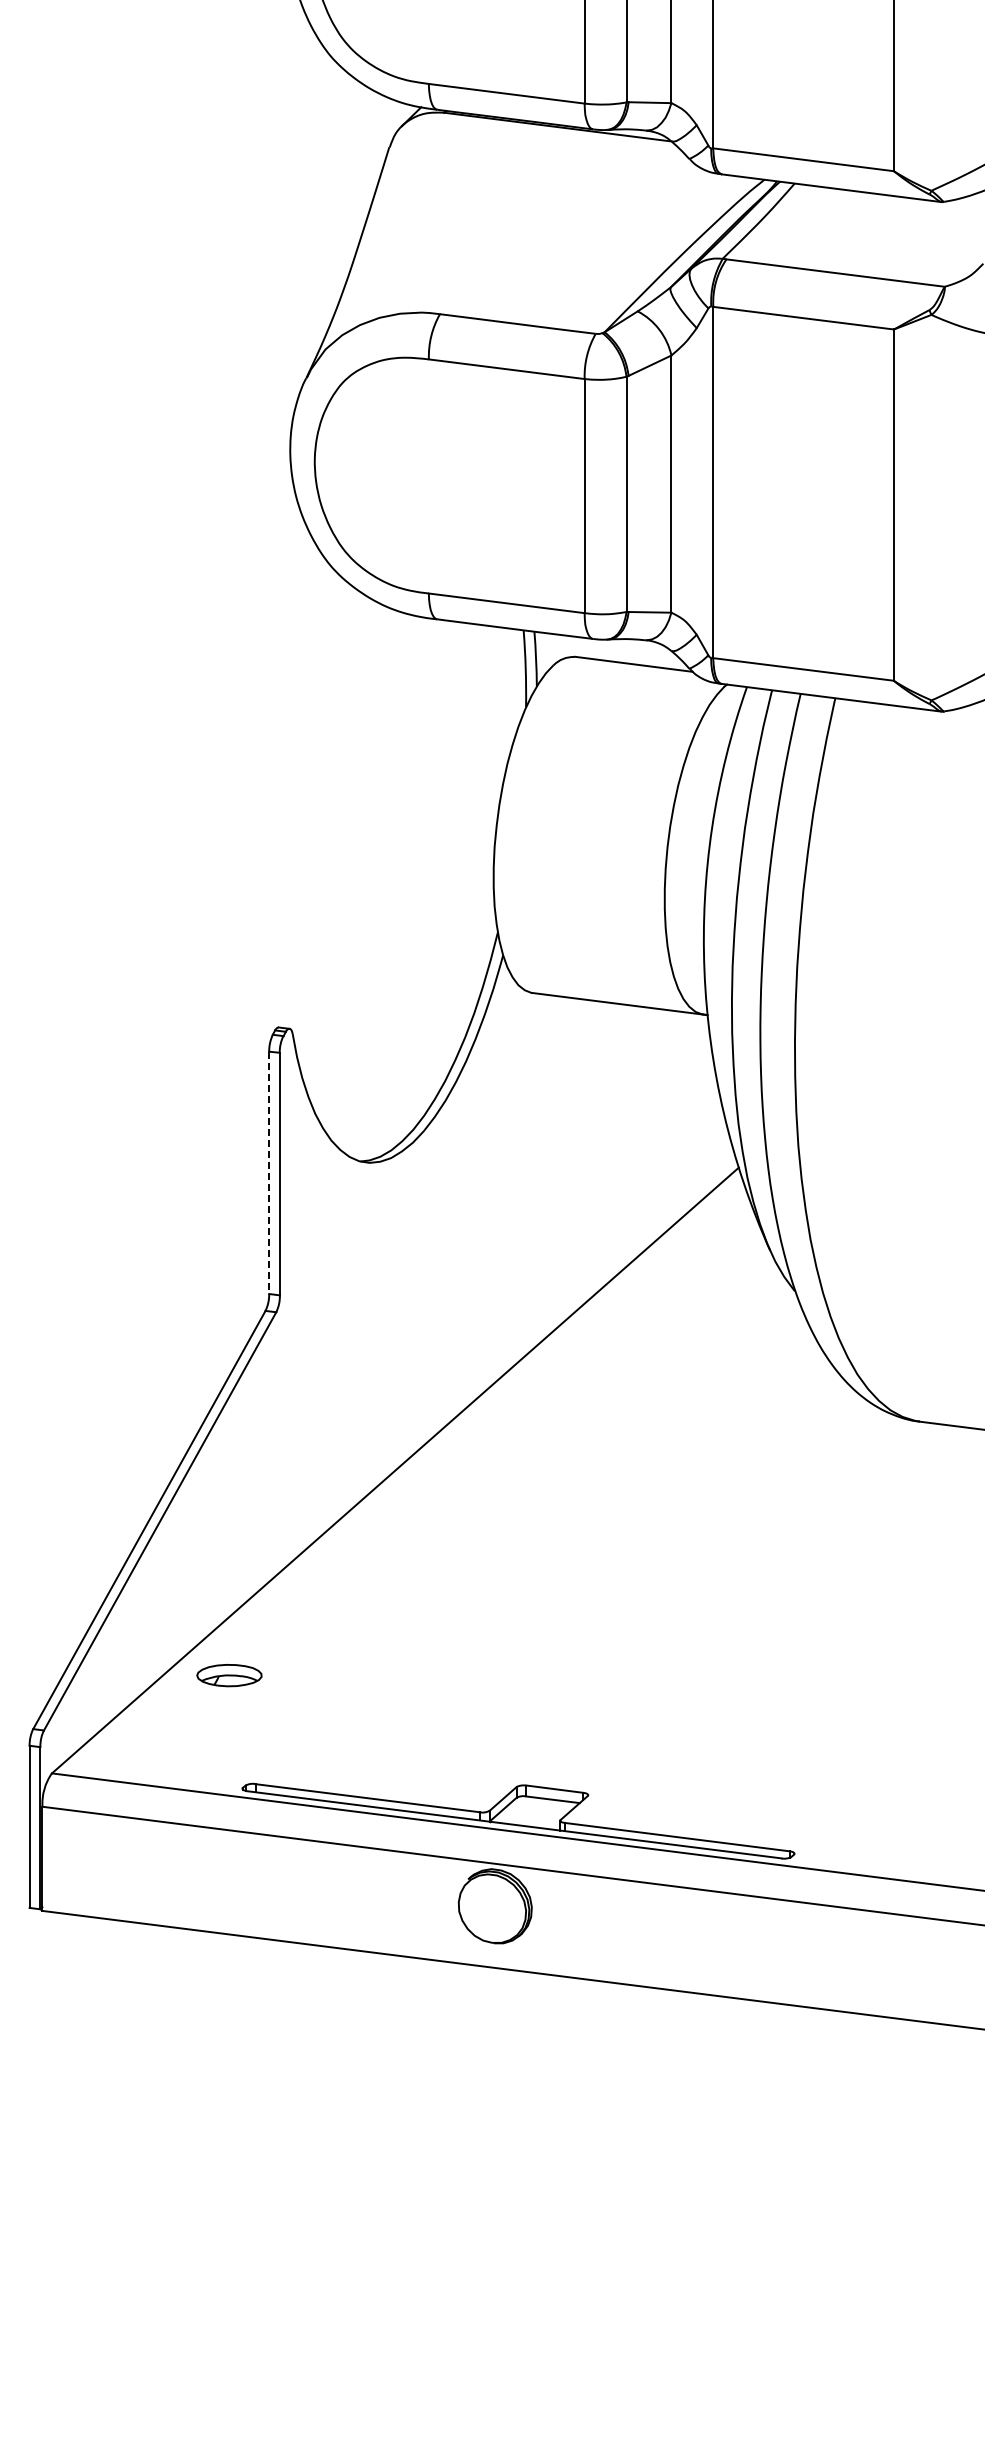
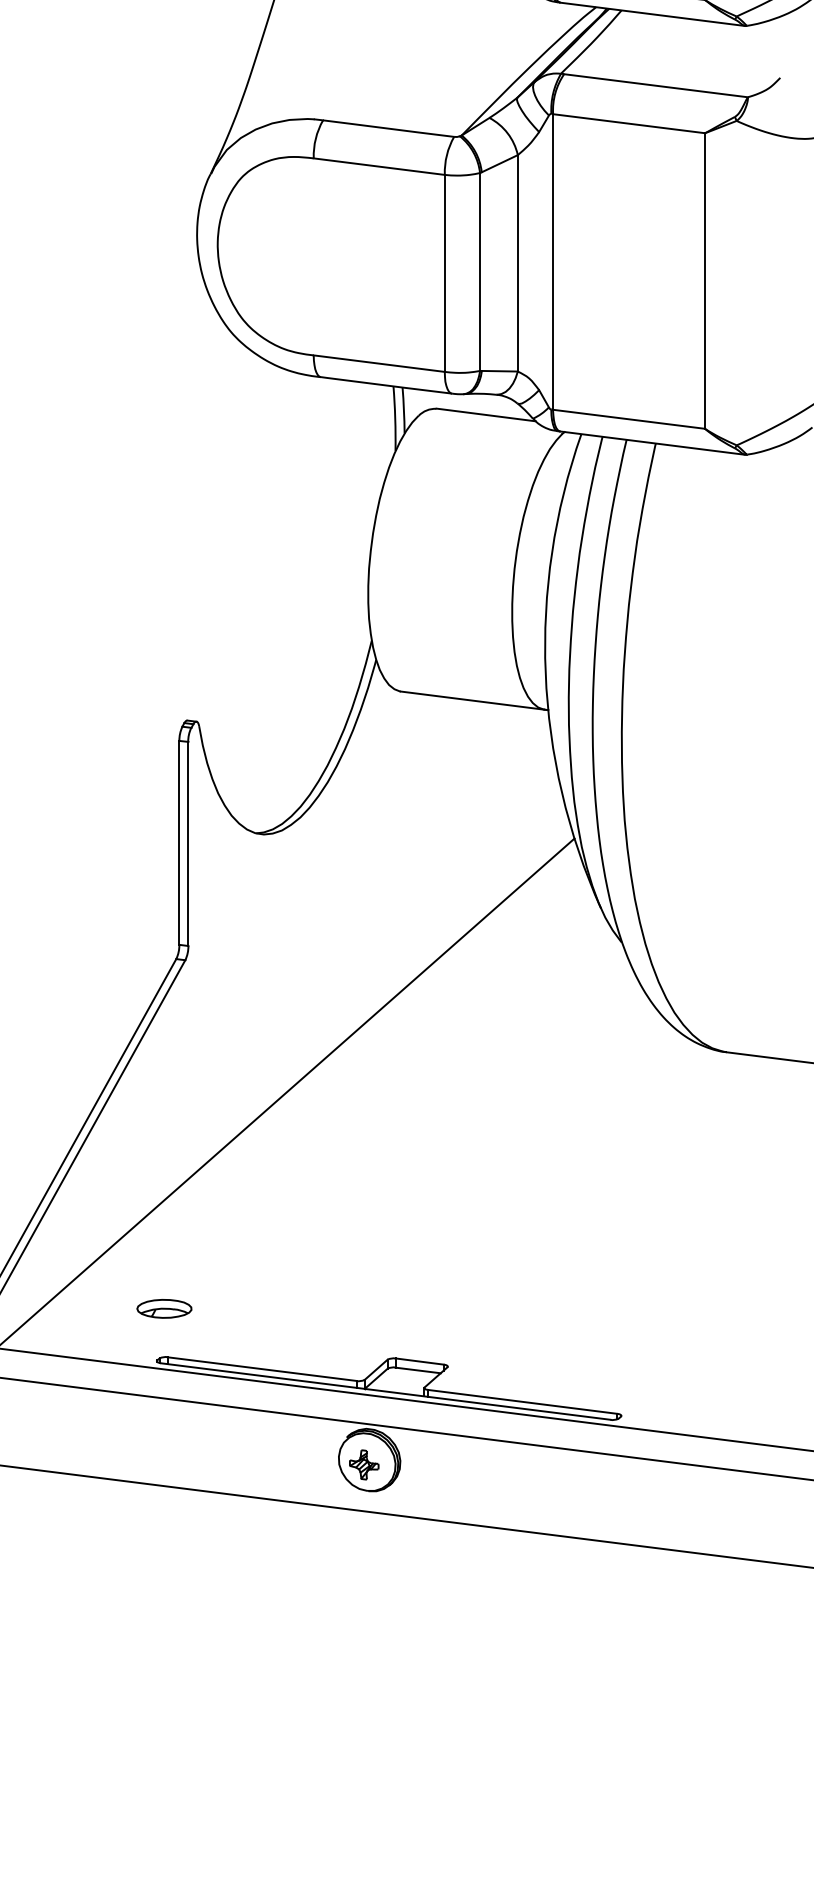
line: (269, 1173) -> (179, 843), dashed -> solid
part: (229, 1675) -> (164, 1308), moved
part: (488, 1911) -> (363, 1464), added

